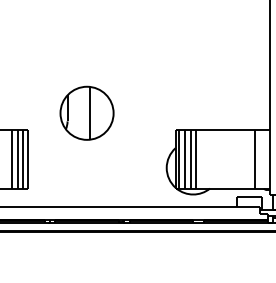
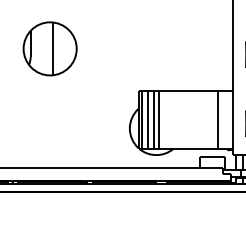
part: (86, 112) -> (49, 48), moved

